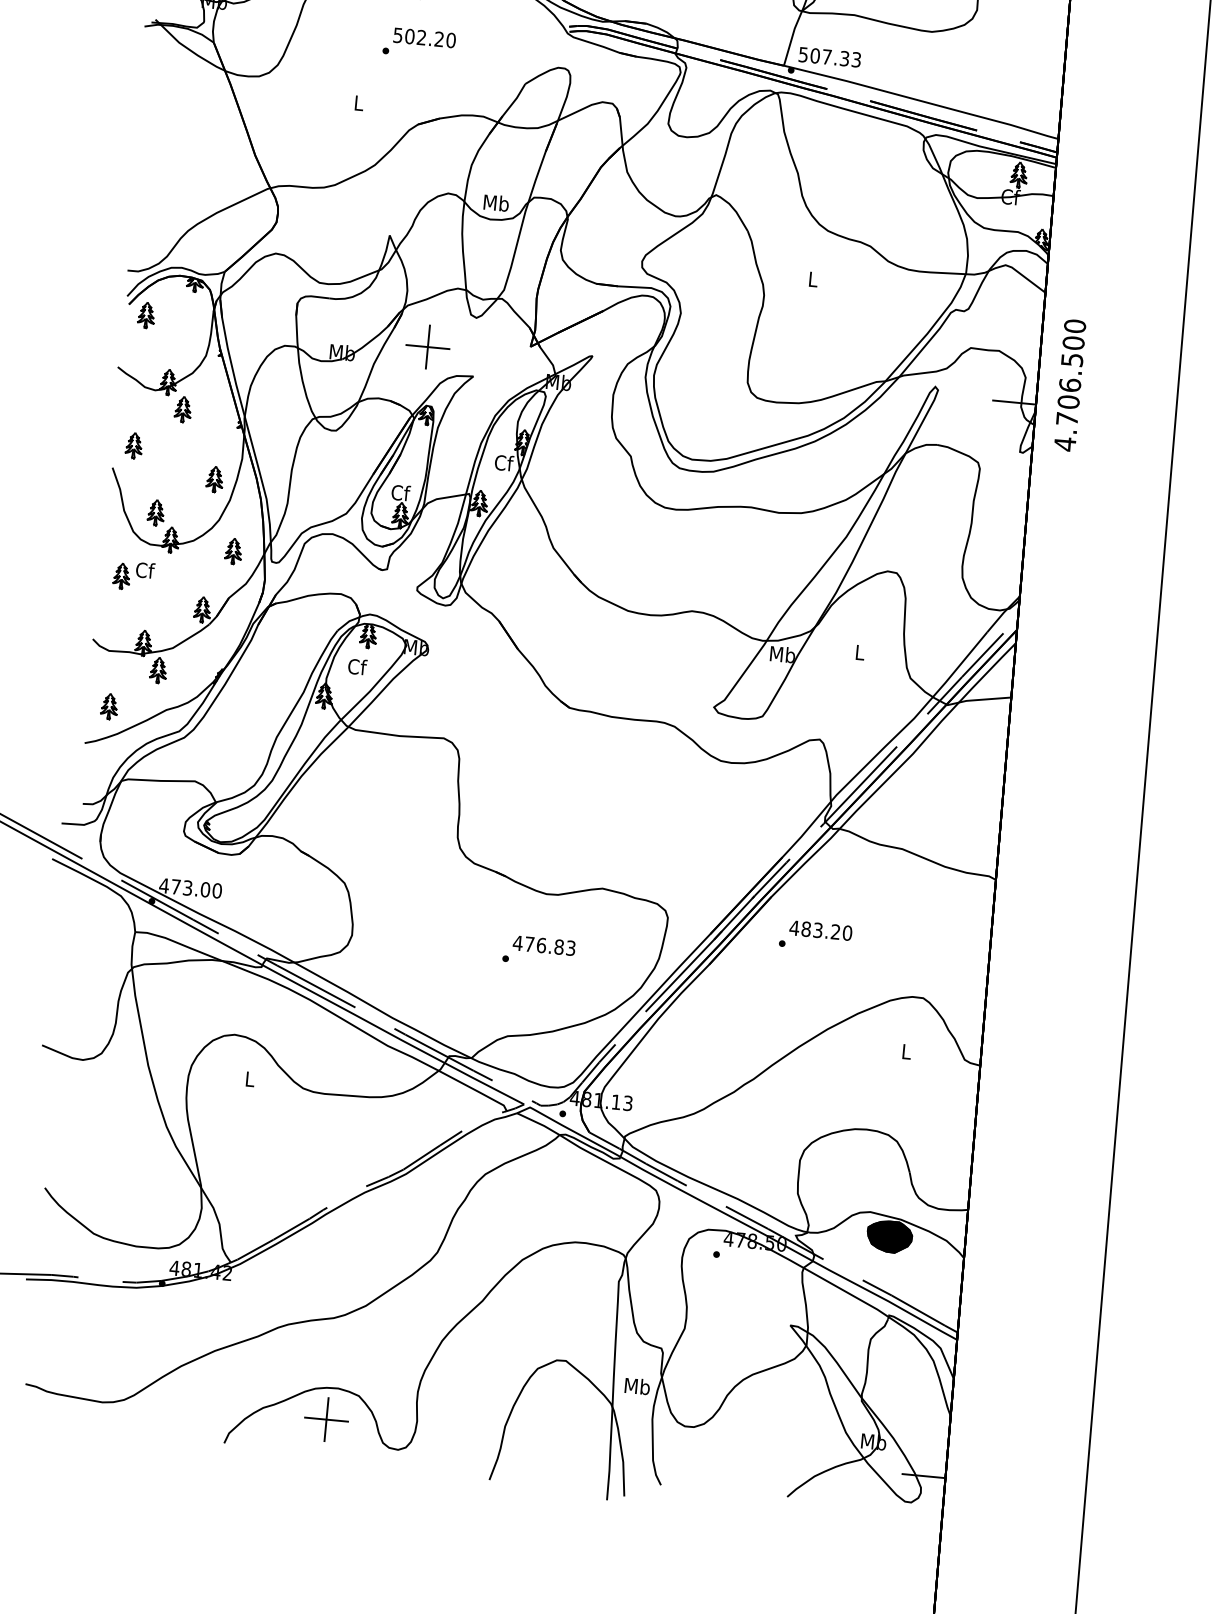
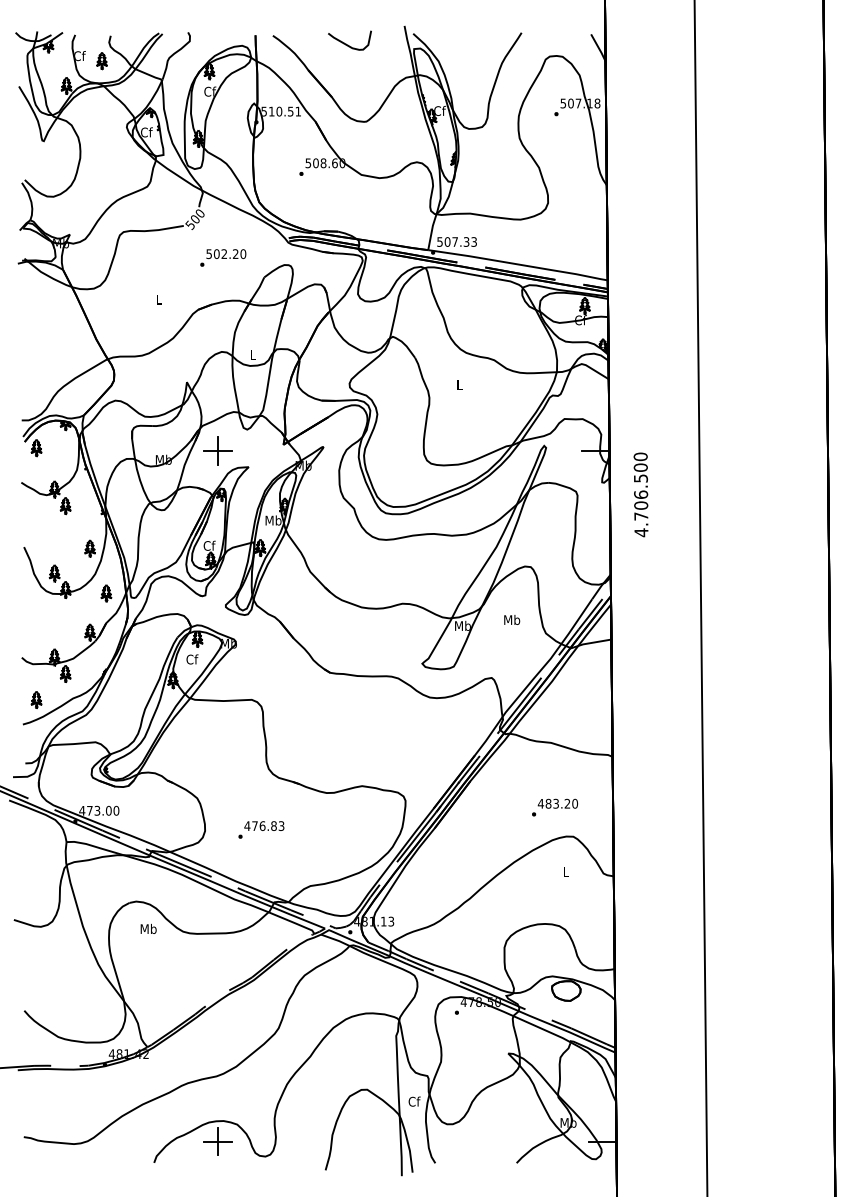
text: (419, 42) -> (223, 257), moved
text: (495, 203) -> (252, 355), Mb -> L
text: (1069, 384) -> (640, 494), moved
part: (133, 446) -> (36, 532), removed
text: (503, 462) -> (273, 520), Cf -> Mb
part: (132, 576) -> (43, 615), removed
text: (860, 651) -> (512, 619), L -> Mb
text: (816, 936) -> (555, 807), moved
text: (539, 950) -> (261, 829), moved
text: (249, 1078) -> (148, 928), L -> Mb
fill: (890, 1236) -> (566, 990), removed
text: (637, 1386) -> (414, 1101), Mb -> Cf

